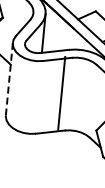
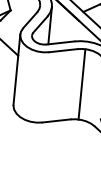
line: (9, 79) -> (17, 70), dashed -> solid
line: (61, 93) -> (81, 84), moved

